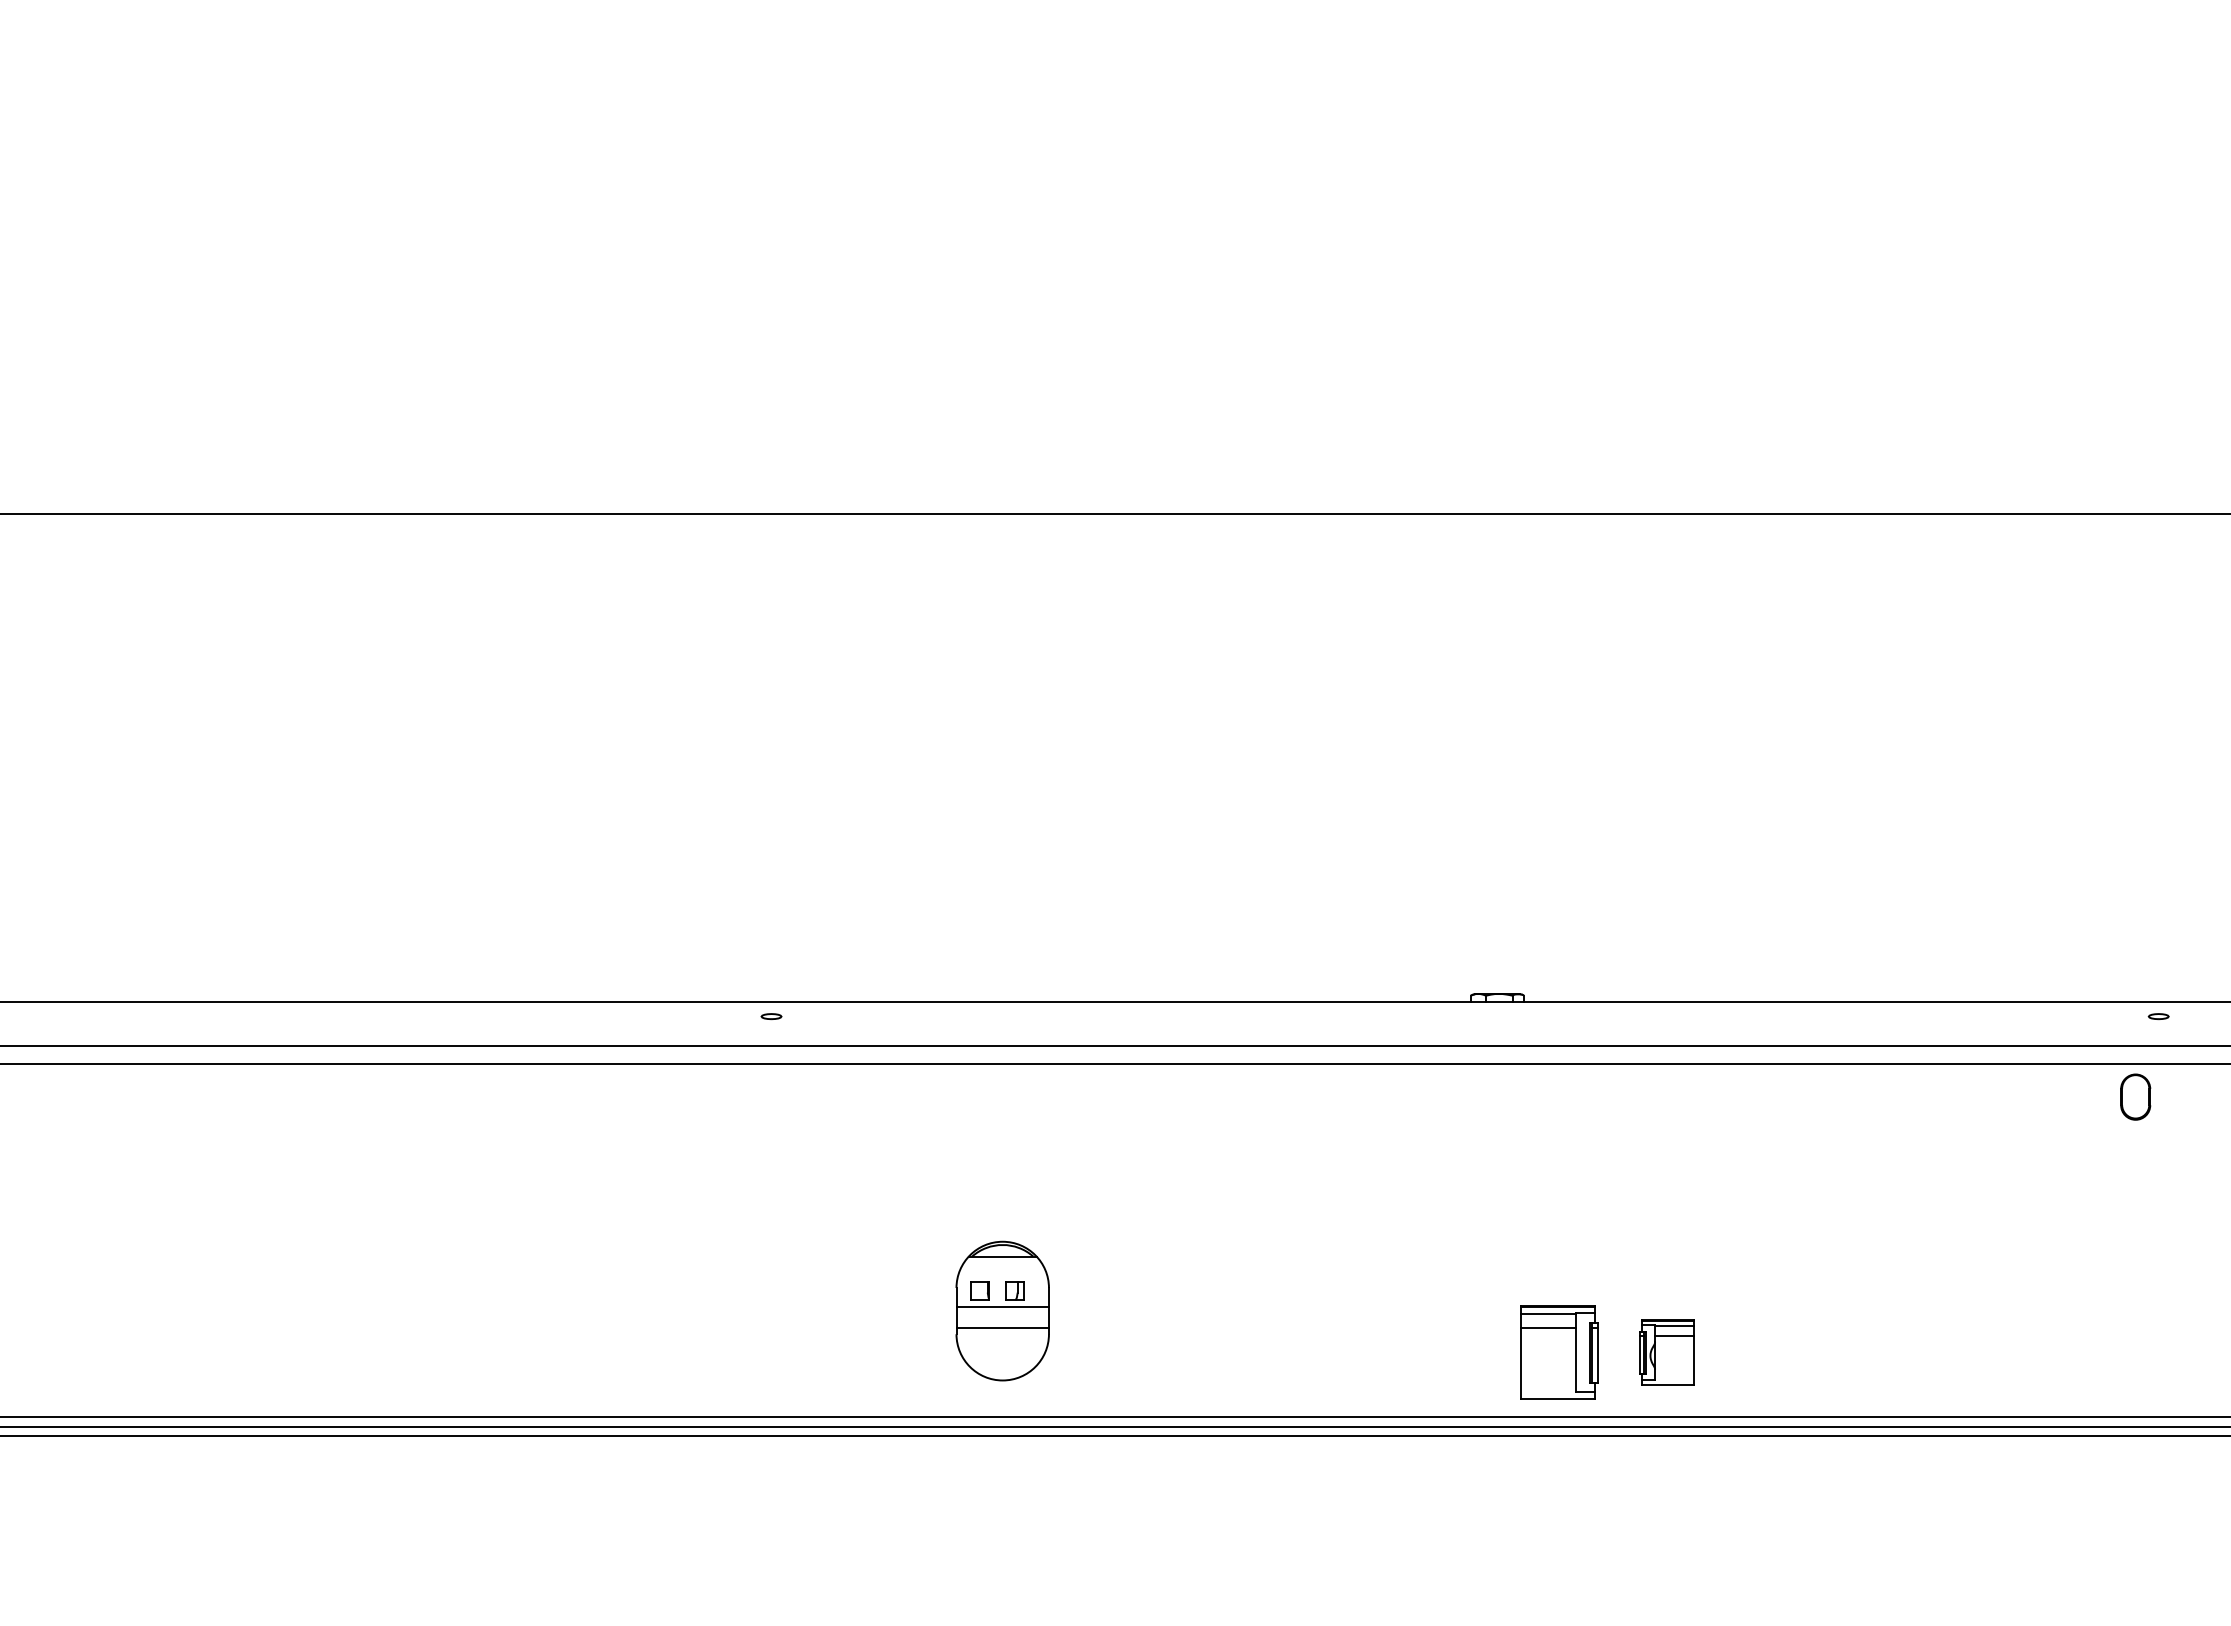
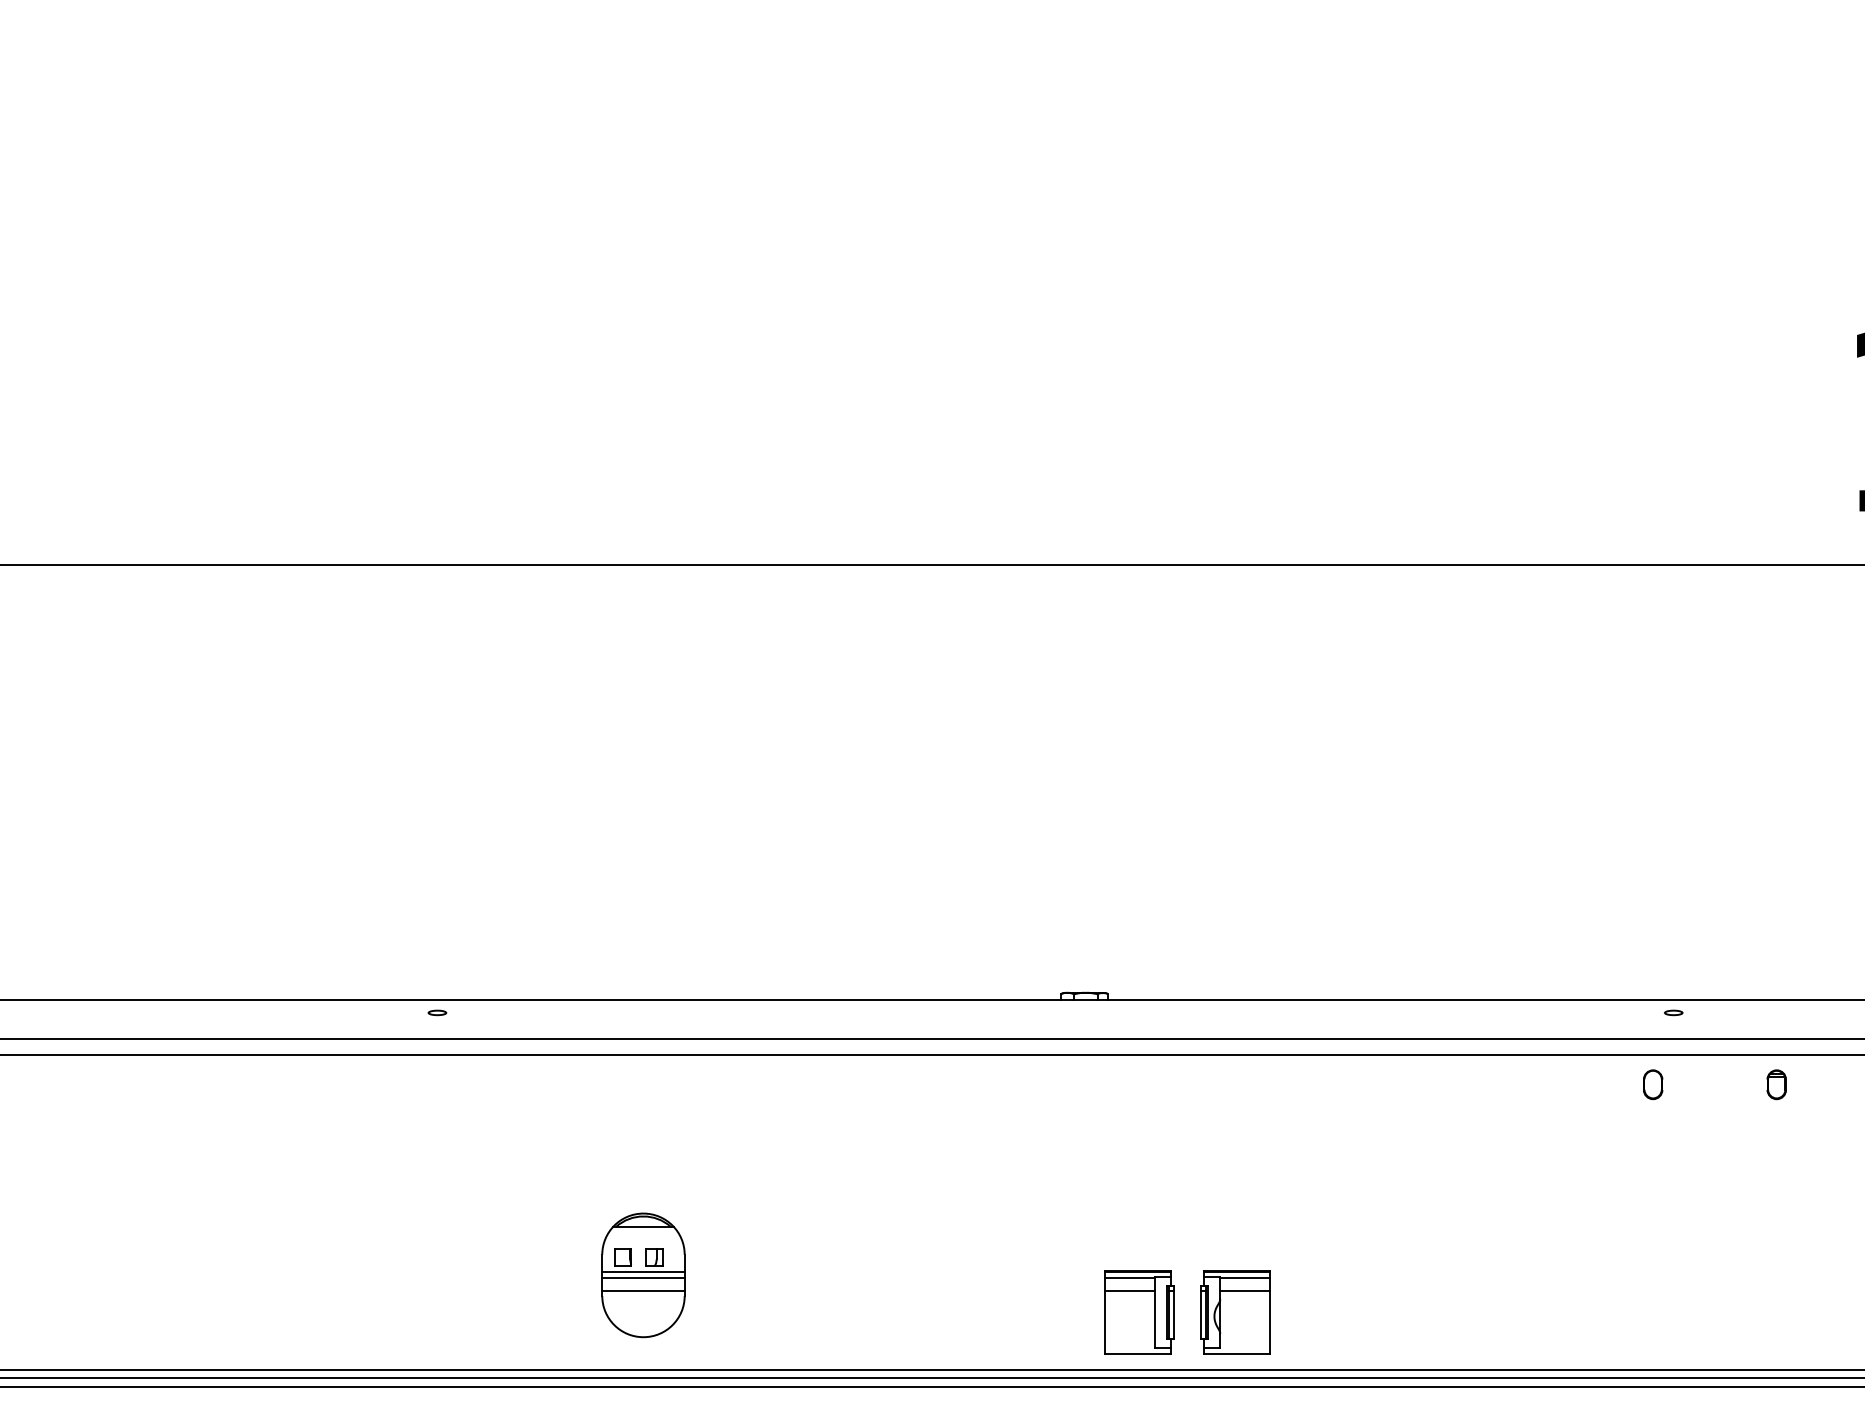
part: (2135, 1097) -> (1653, 1085), size x0.71
line: (1002, 1314) -> (643, 1278), added
part: (1666, 1352) -> (1235, 1312), size x1.43

